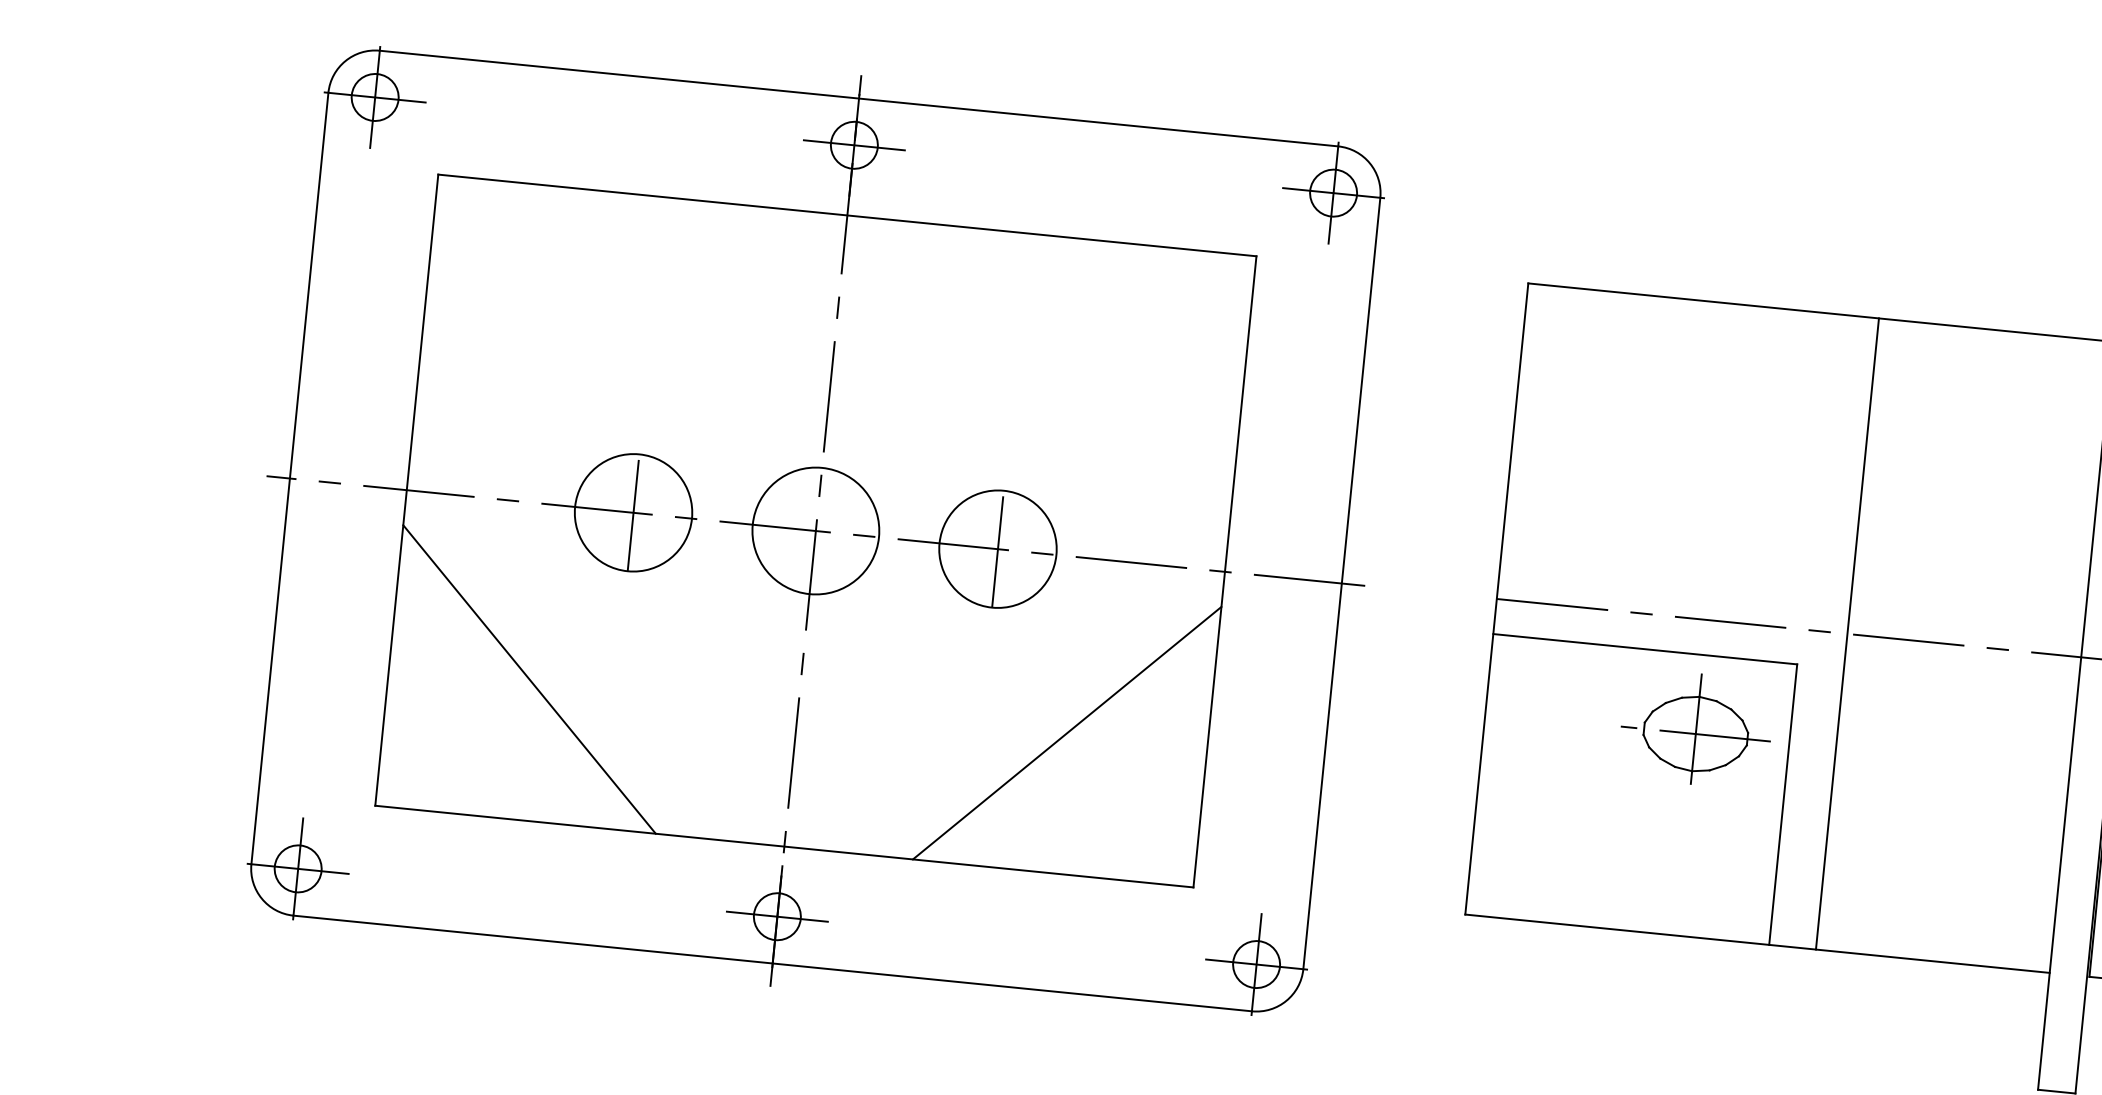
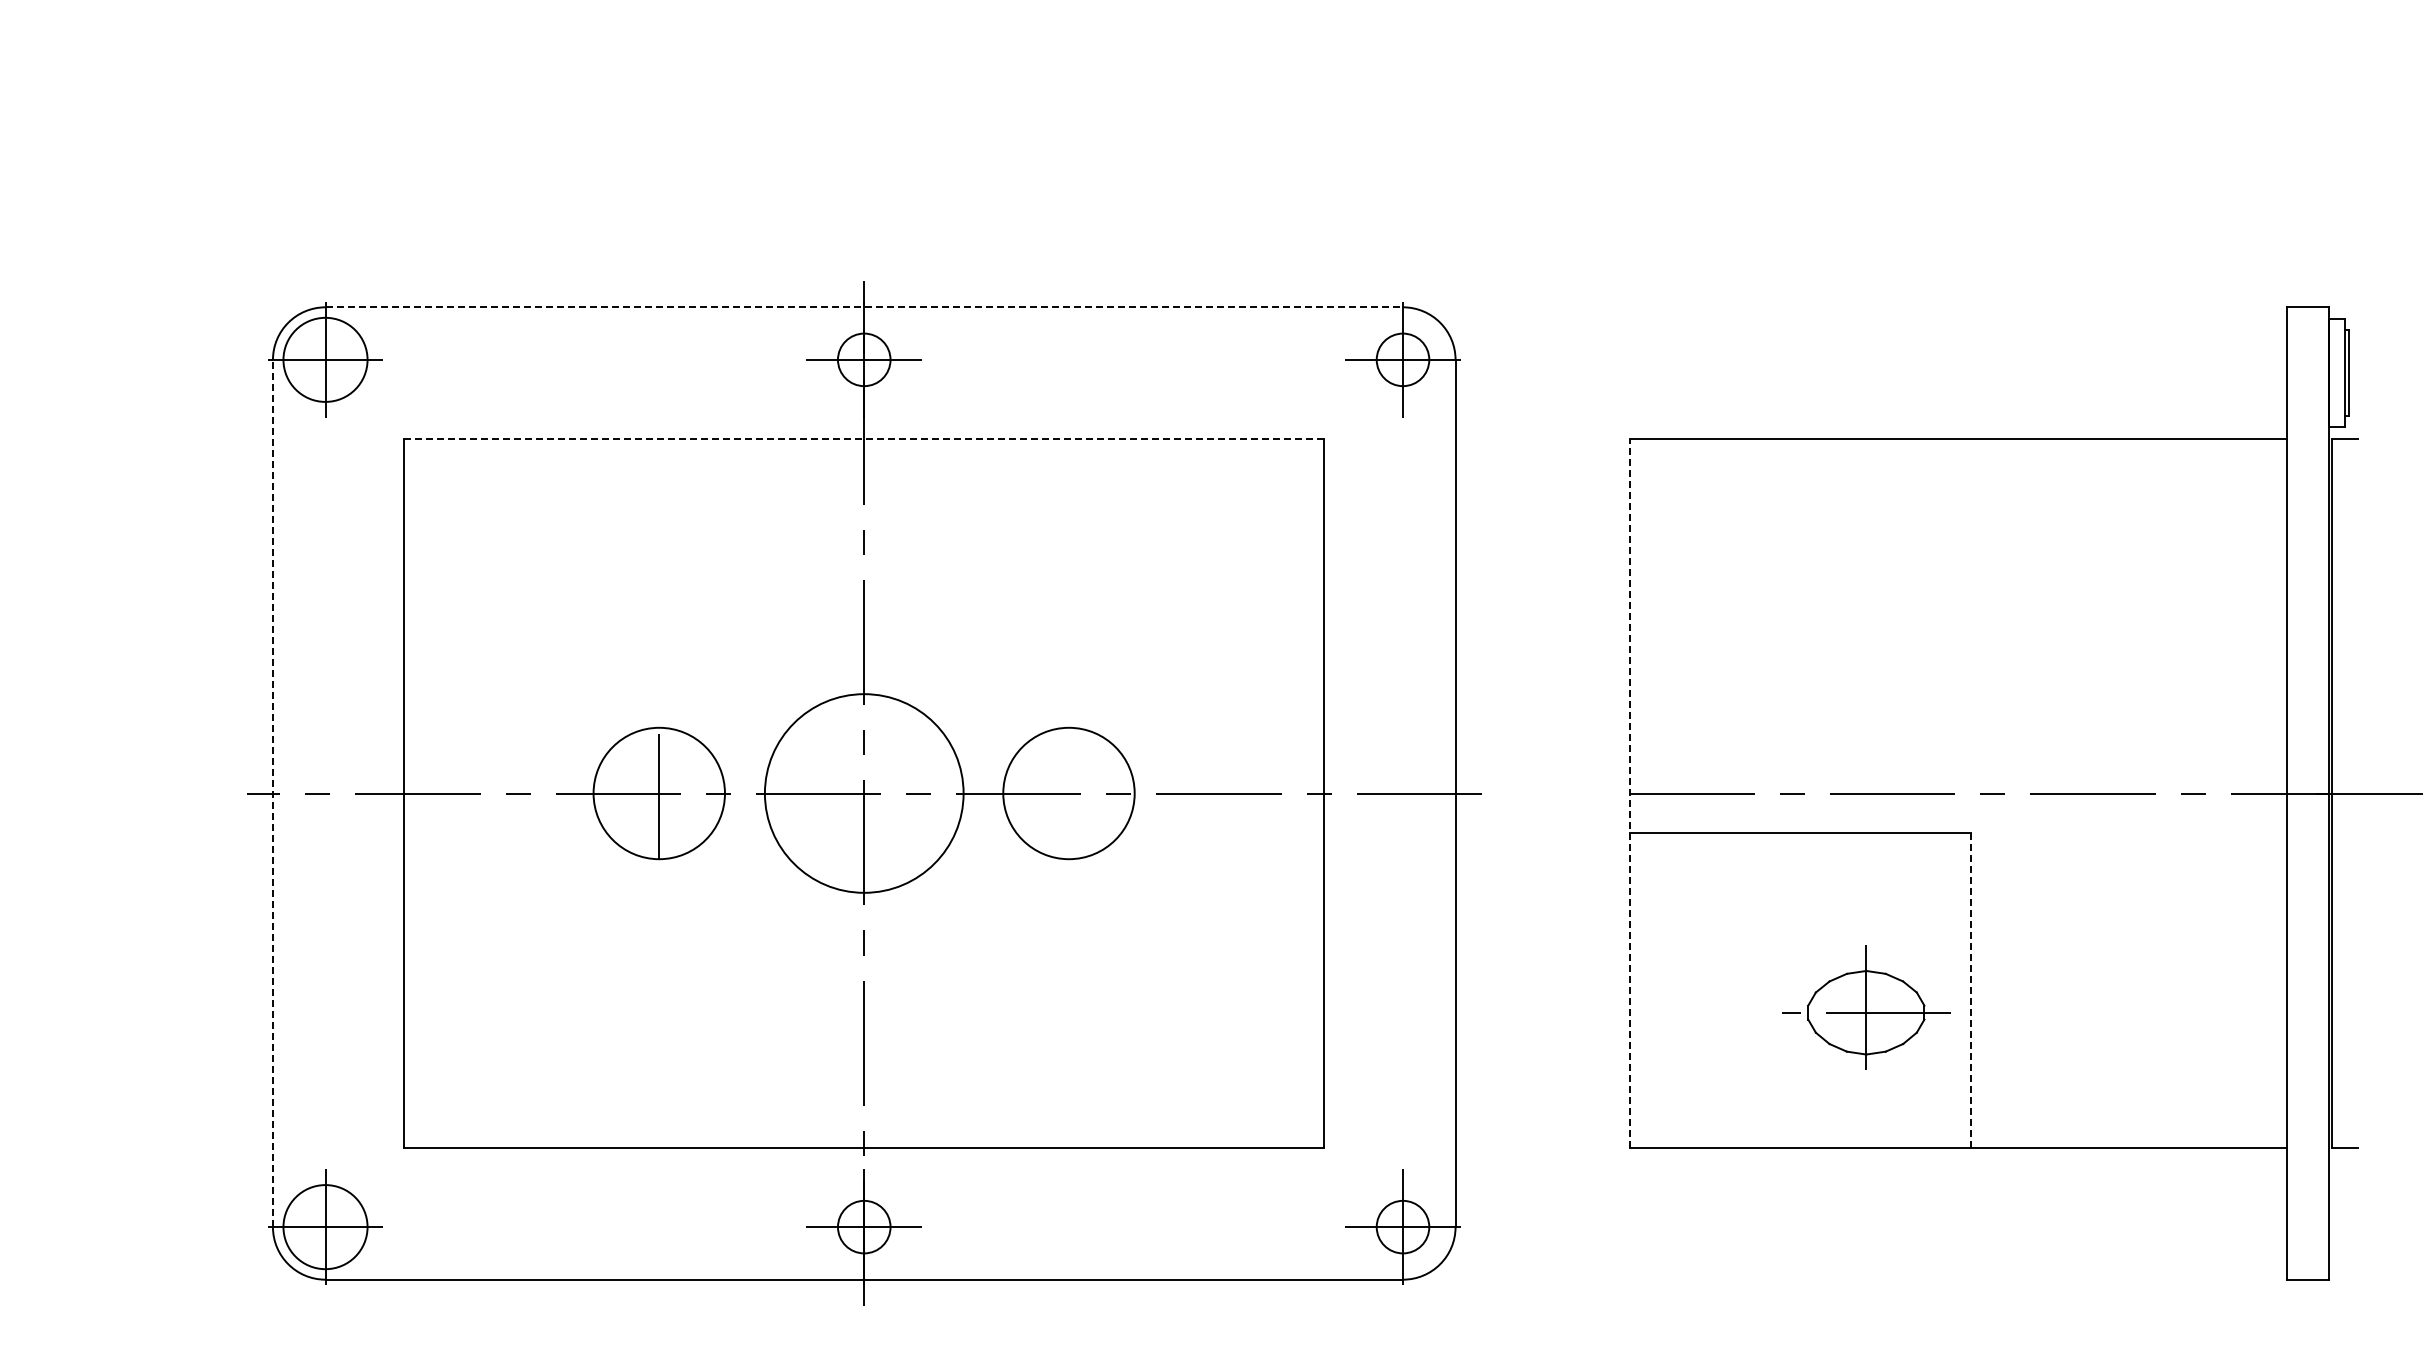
circle: (375, 97) -> (325, 359), size x1.6
line: (859, 98) -> (864, 307), solid -> dashed
line: (847, 215) -> (864, 438), solid -> dashed
line: (289, 478) -> (272, 793), solid -> dashed
circle: (816, 531) -> (864, 793), size x1.4
line: (997, 549) -> (1068, 793), removed
line: (1496, 598) -> (1629, 793), solid -> dashed
line: (1847, 634) -> (2024, 793), removed
line: (529, 679) -> (561, 990), removed
part: (1696, 729) -> (1866, 1007), moved
line: (1067, 733) -> (1166, 990), removed
line: (1783, 804) -> (1971, 990), solid -> dashed
circle: (298, 868) -> (325, 1226), size x1.6

